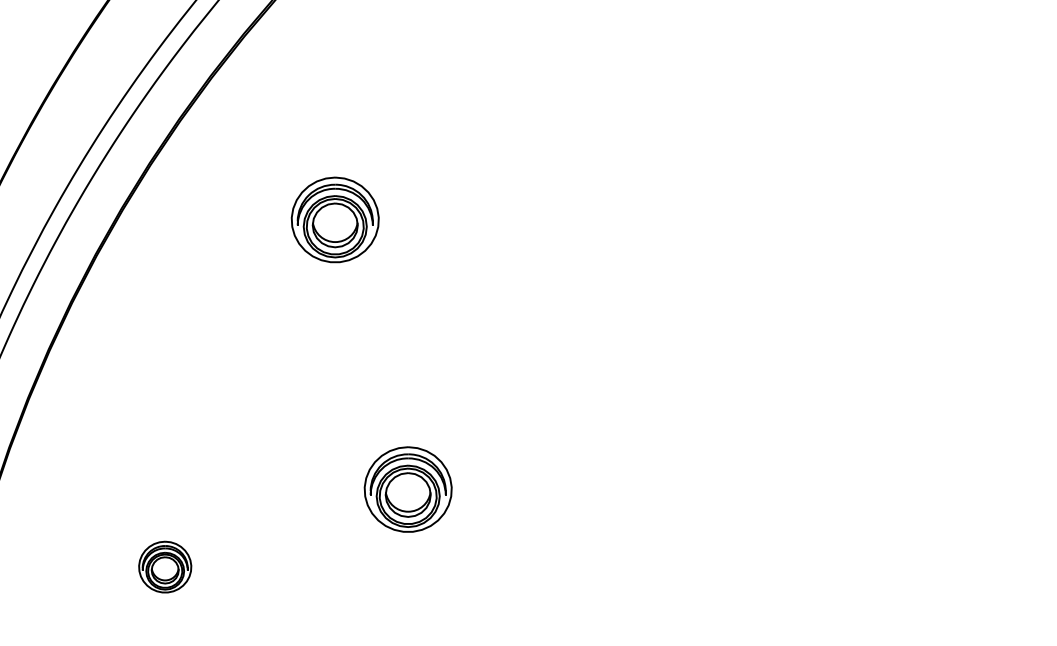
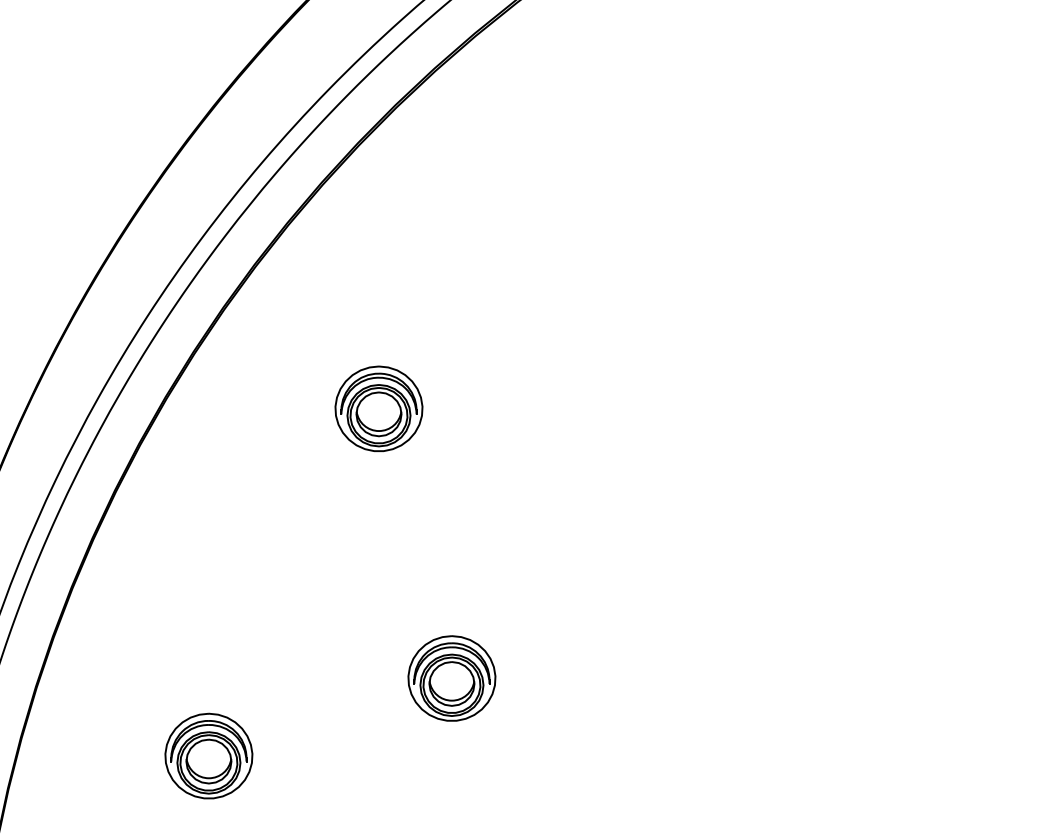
part: (164, 566) -> (208, 755), size x1.67

